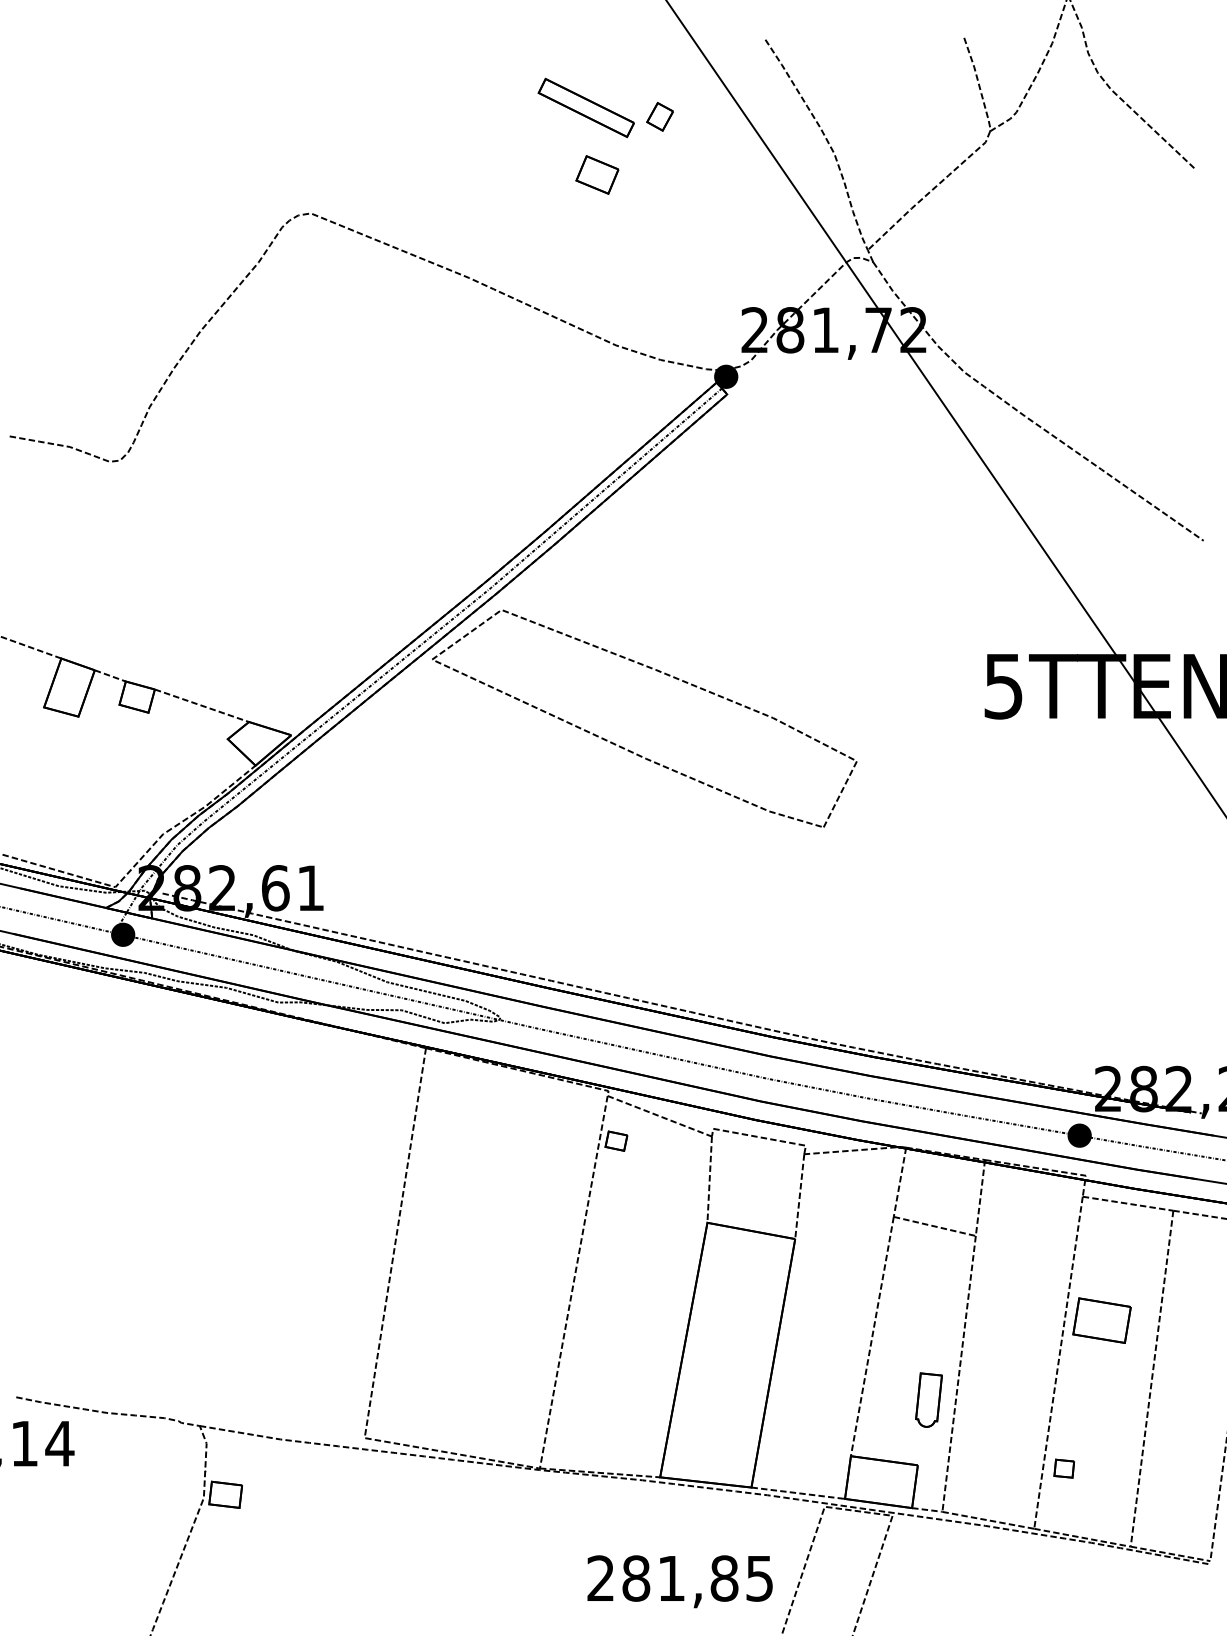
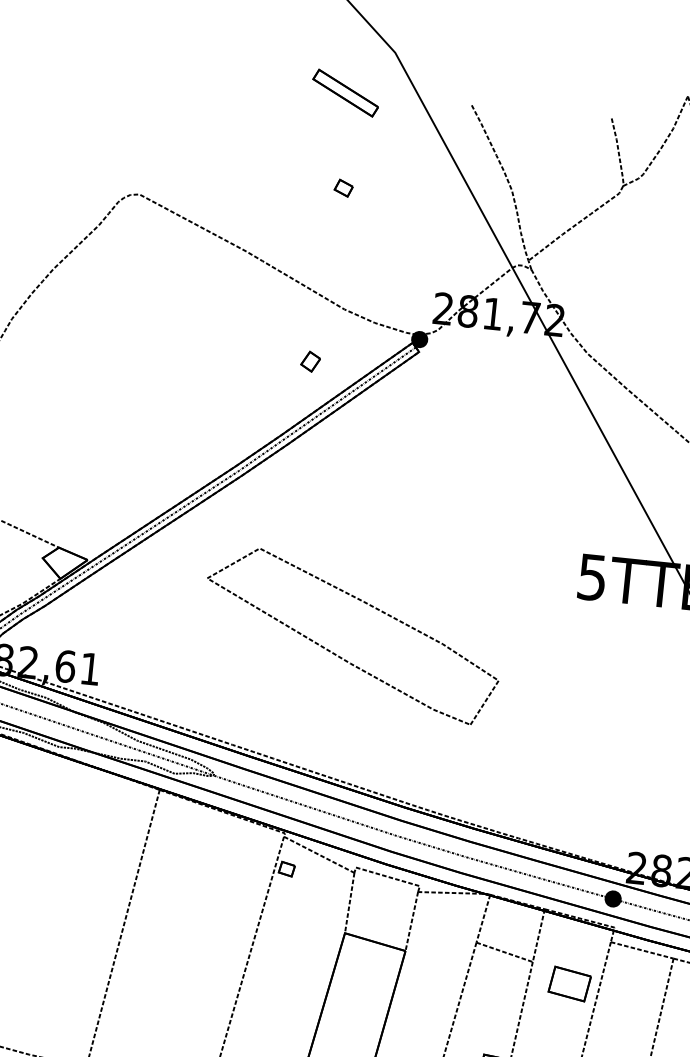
part: (585, 107) -> (345, 92), moved
part: (659, 116) -> (310, 361), moved
part: (597, 174) -> (343, 187), size x0.6
part: (633, 751) -> (342, 657), moved
part: (1101, 1320) -> (569, 983), moved

